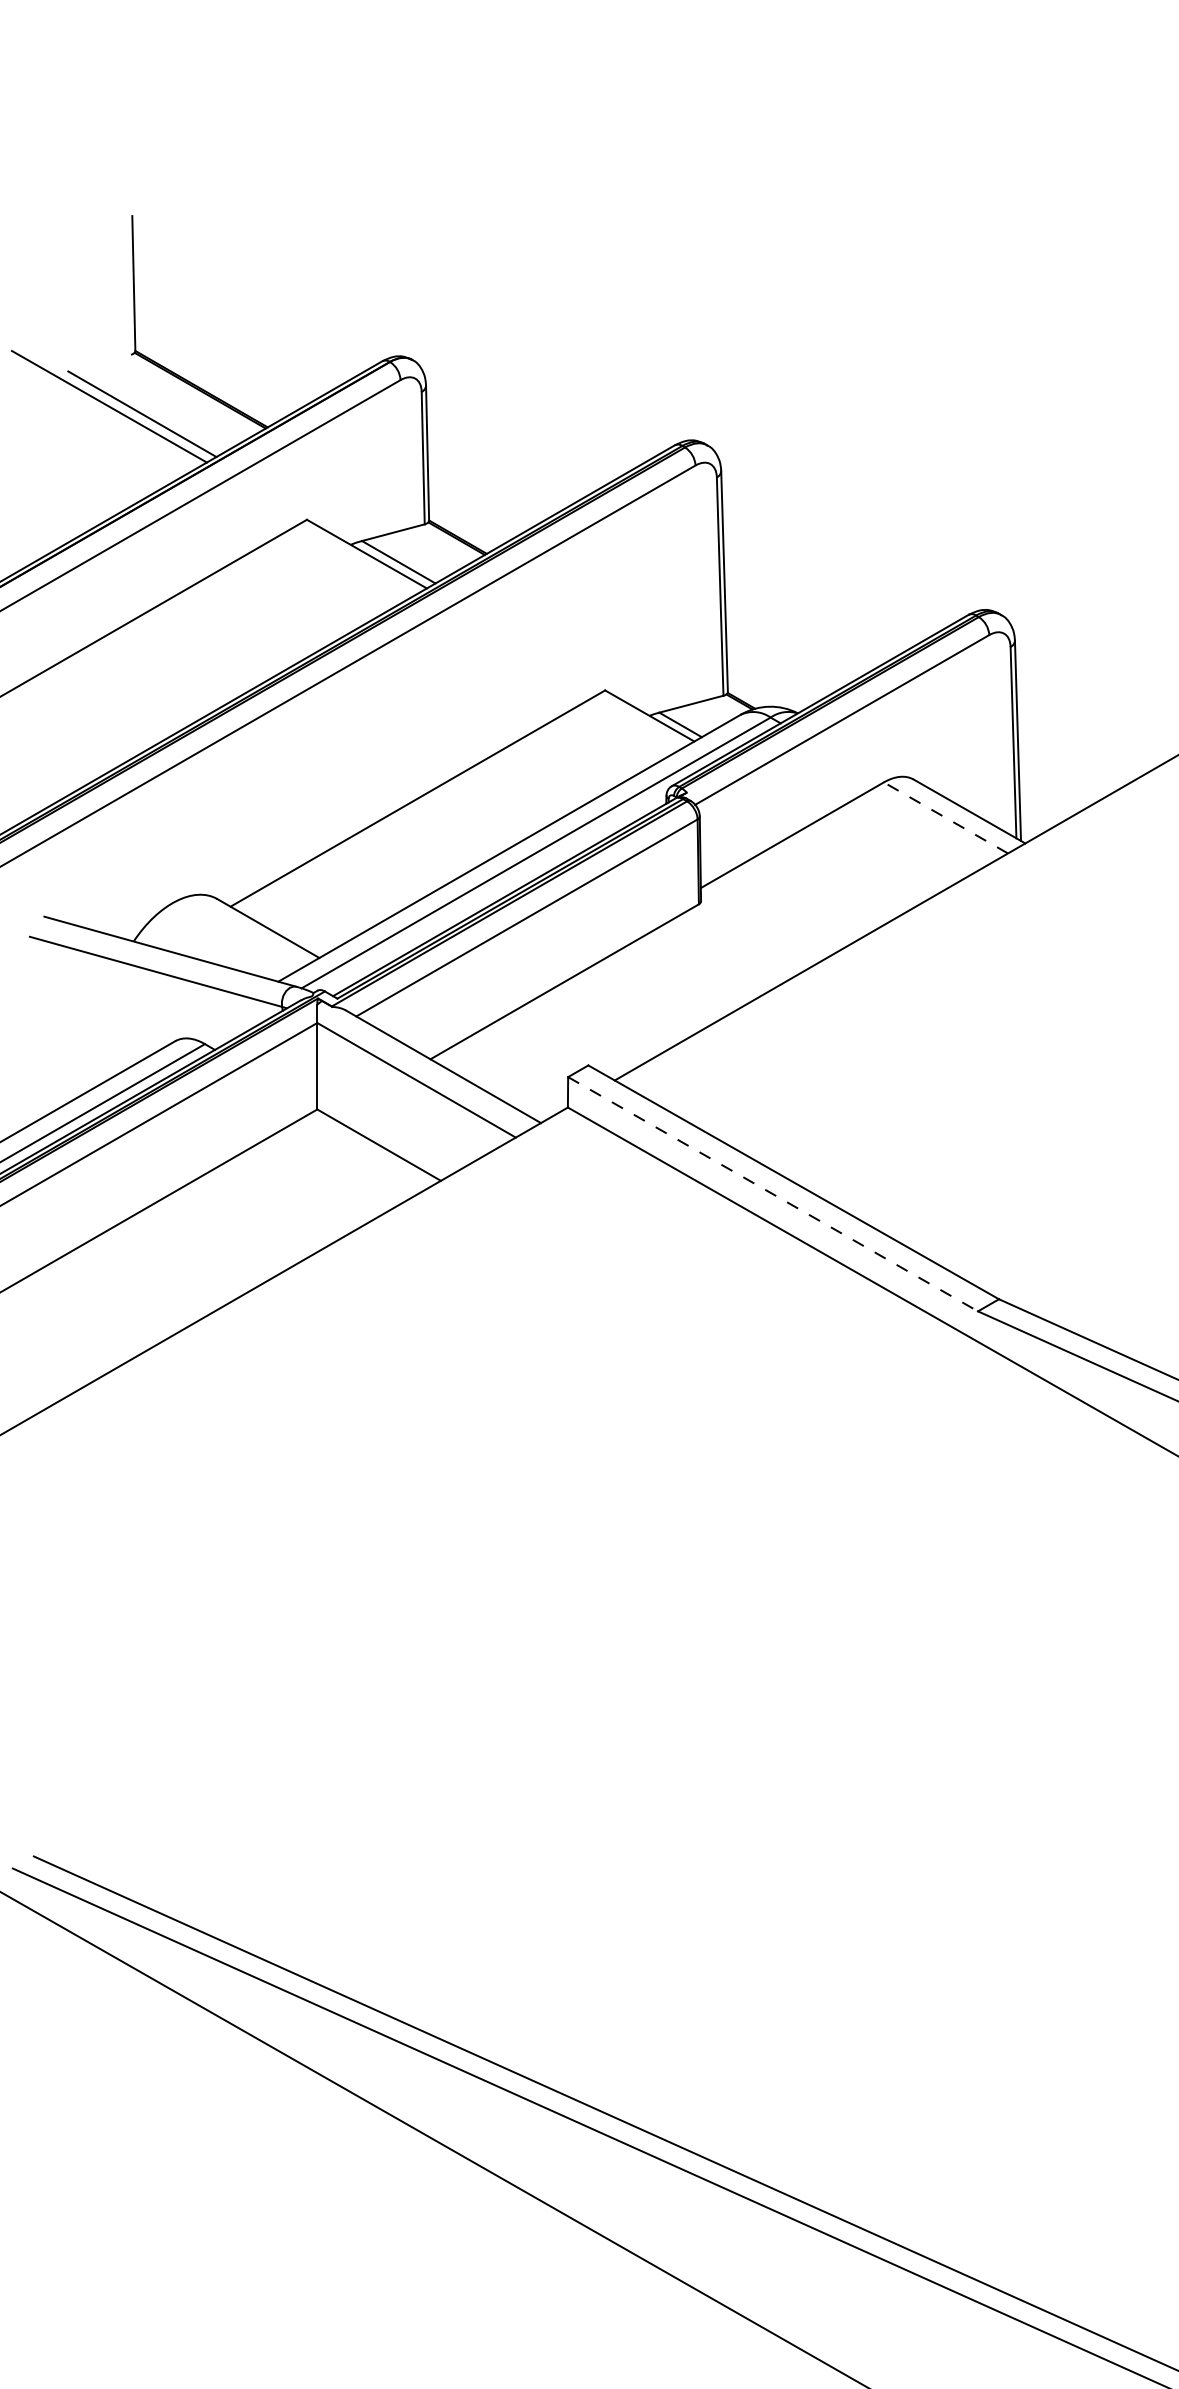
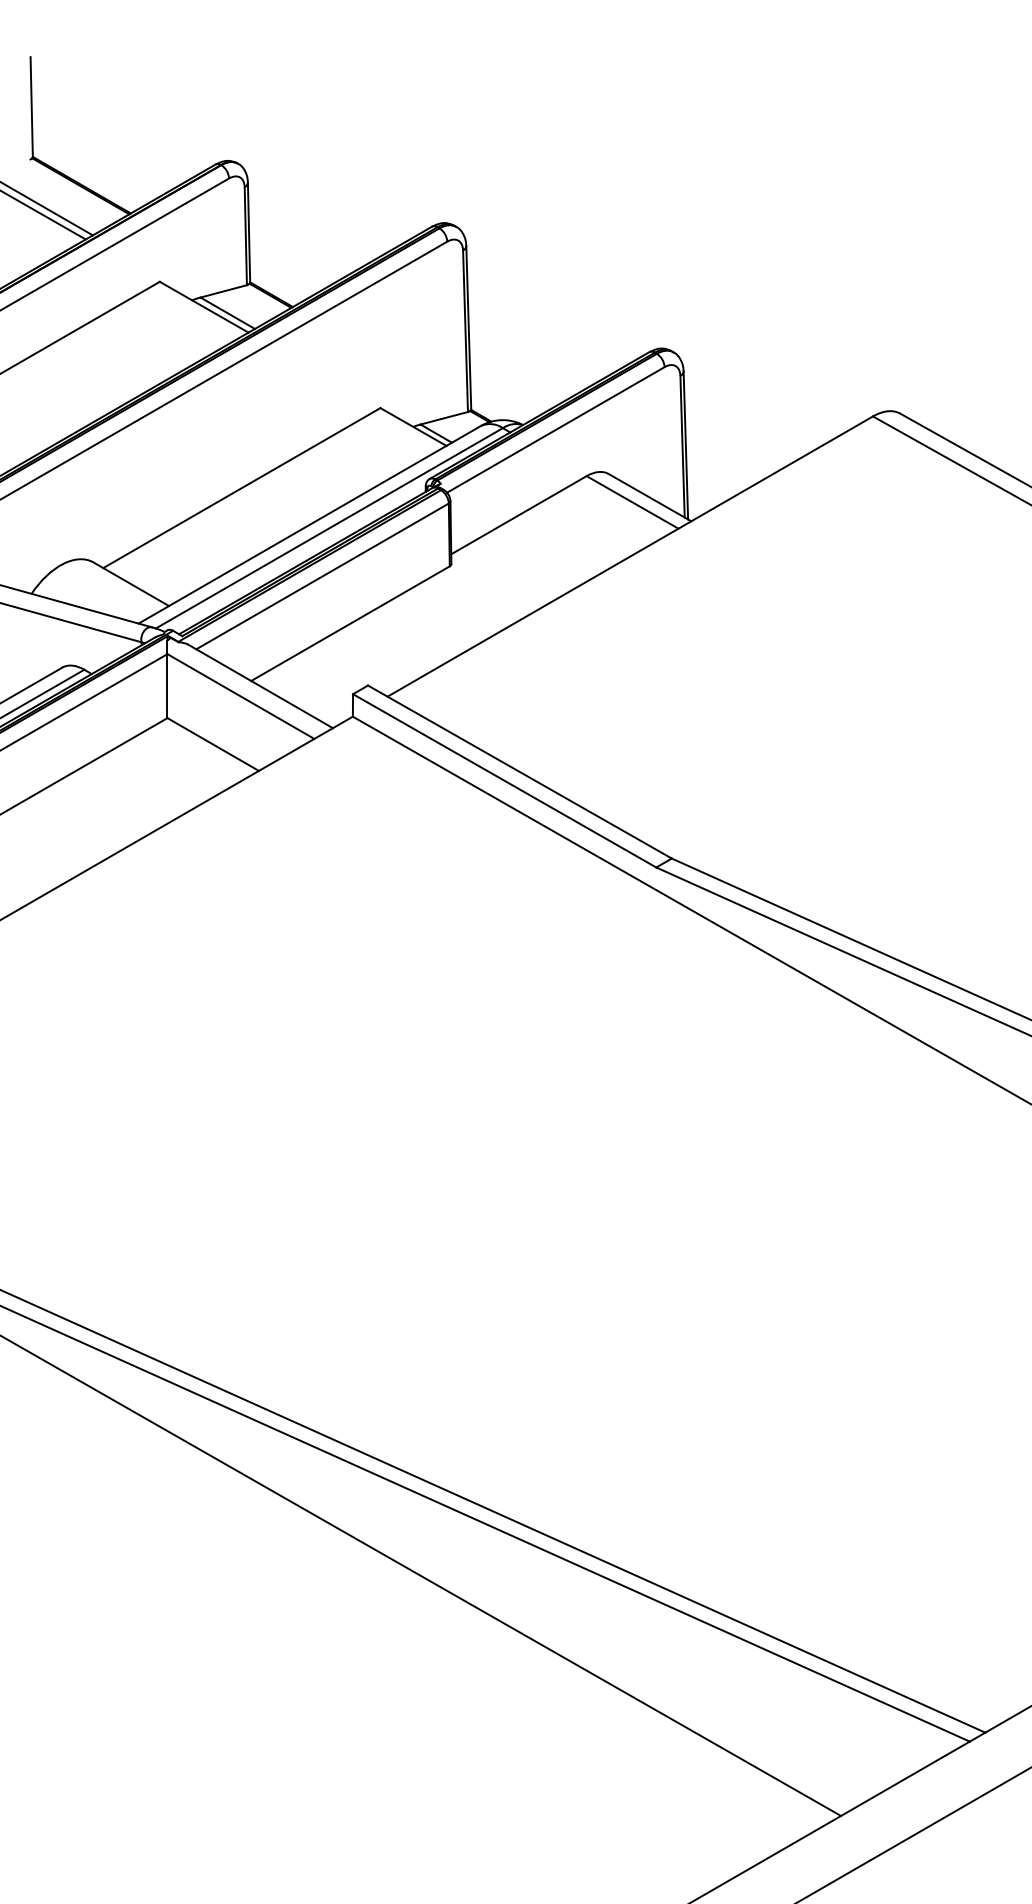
line: (945, 818) -> (632, 502), dashed -> solid
line: (772, 1193) -> (504, 780), dashed -> solid

